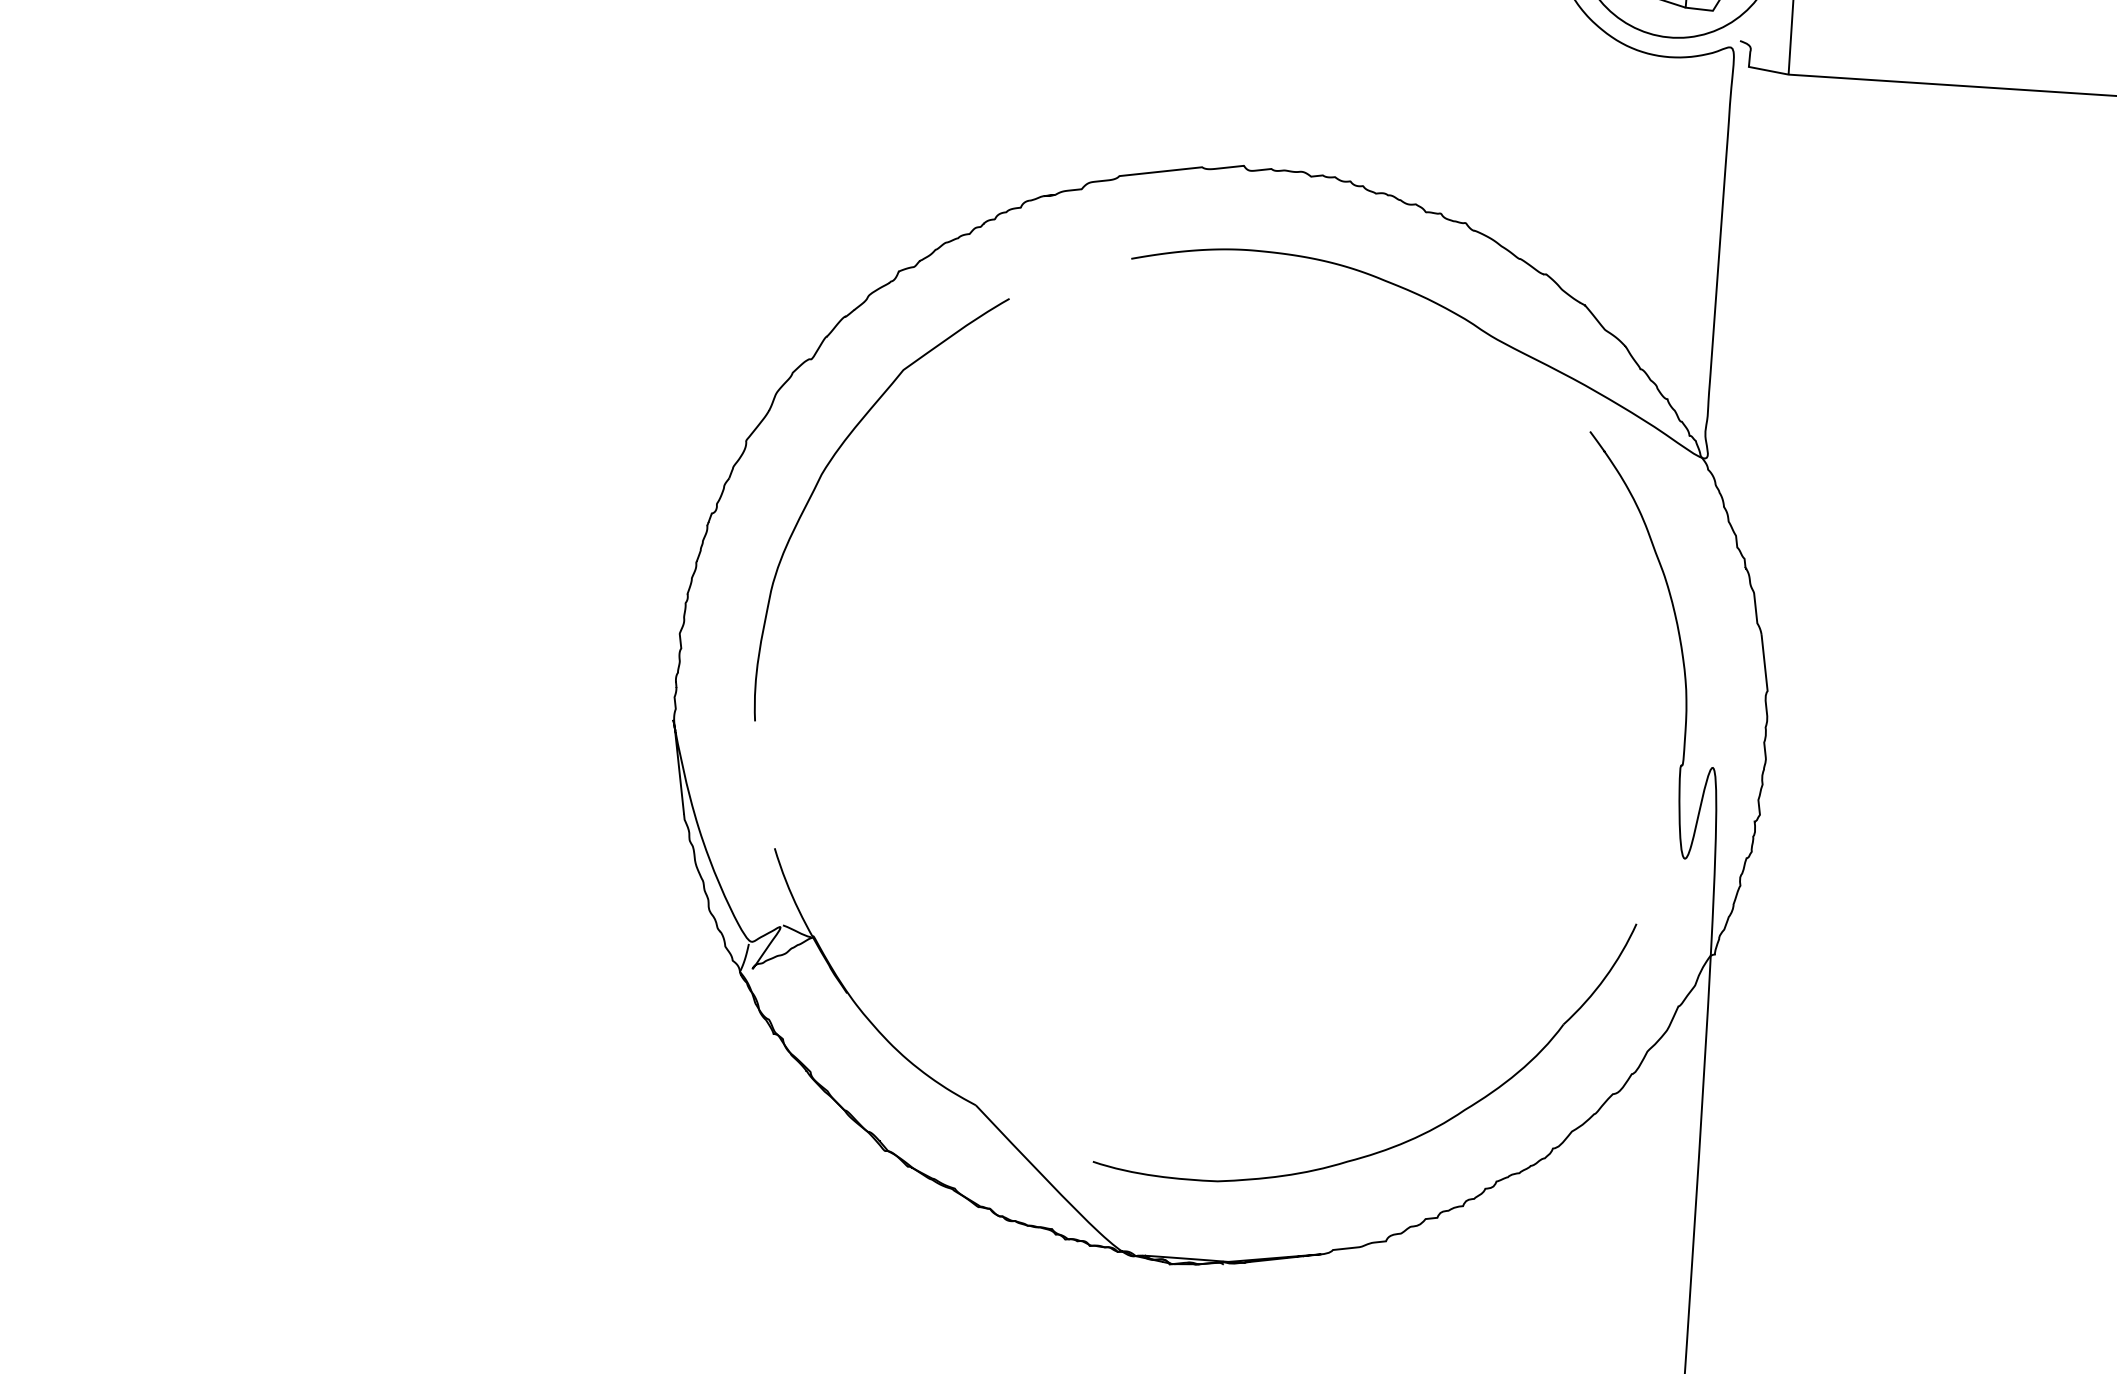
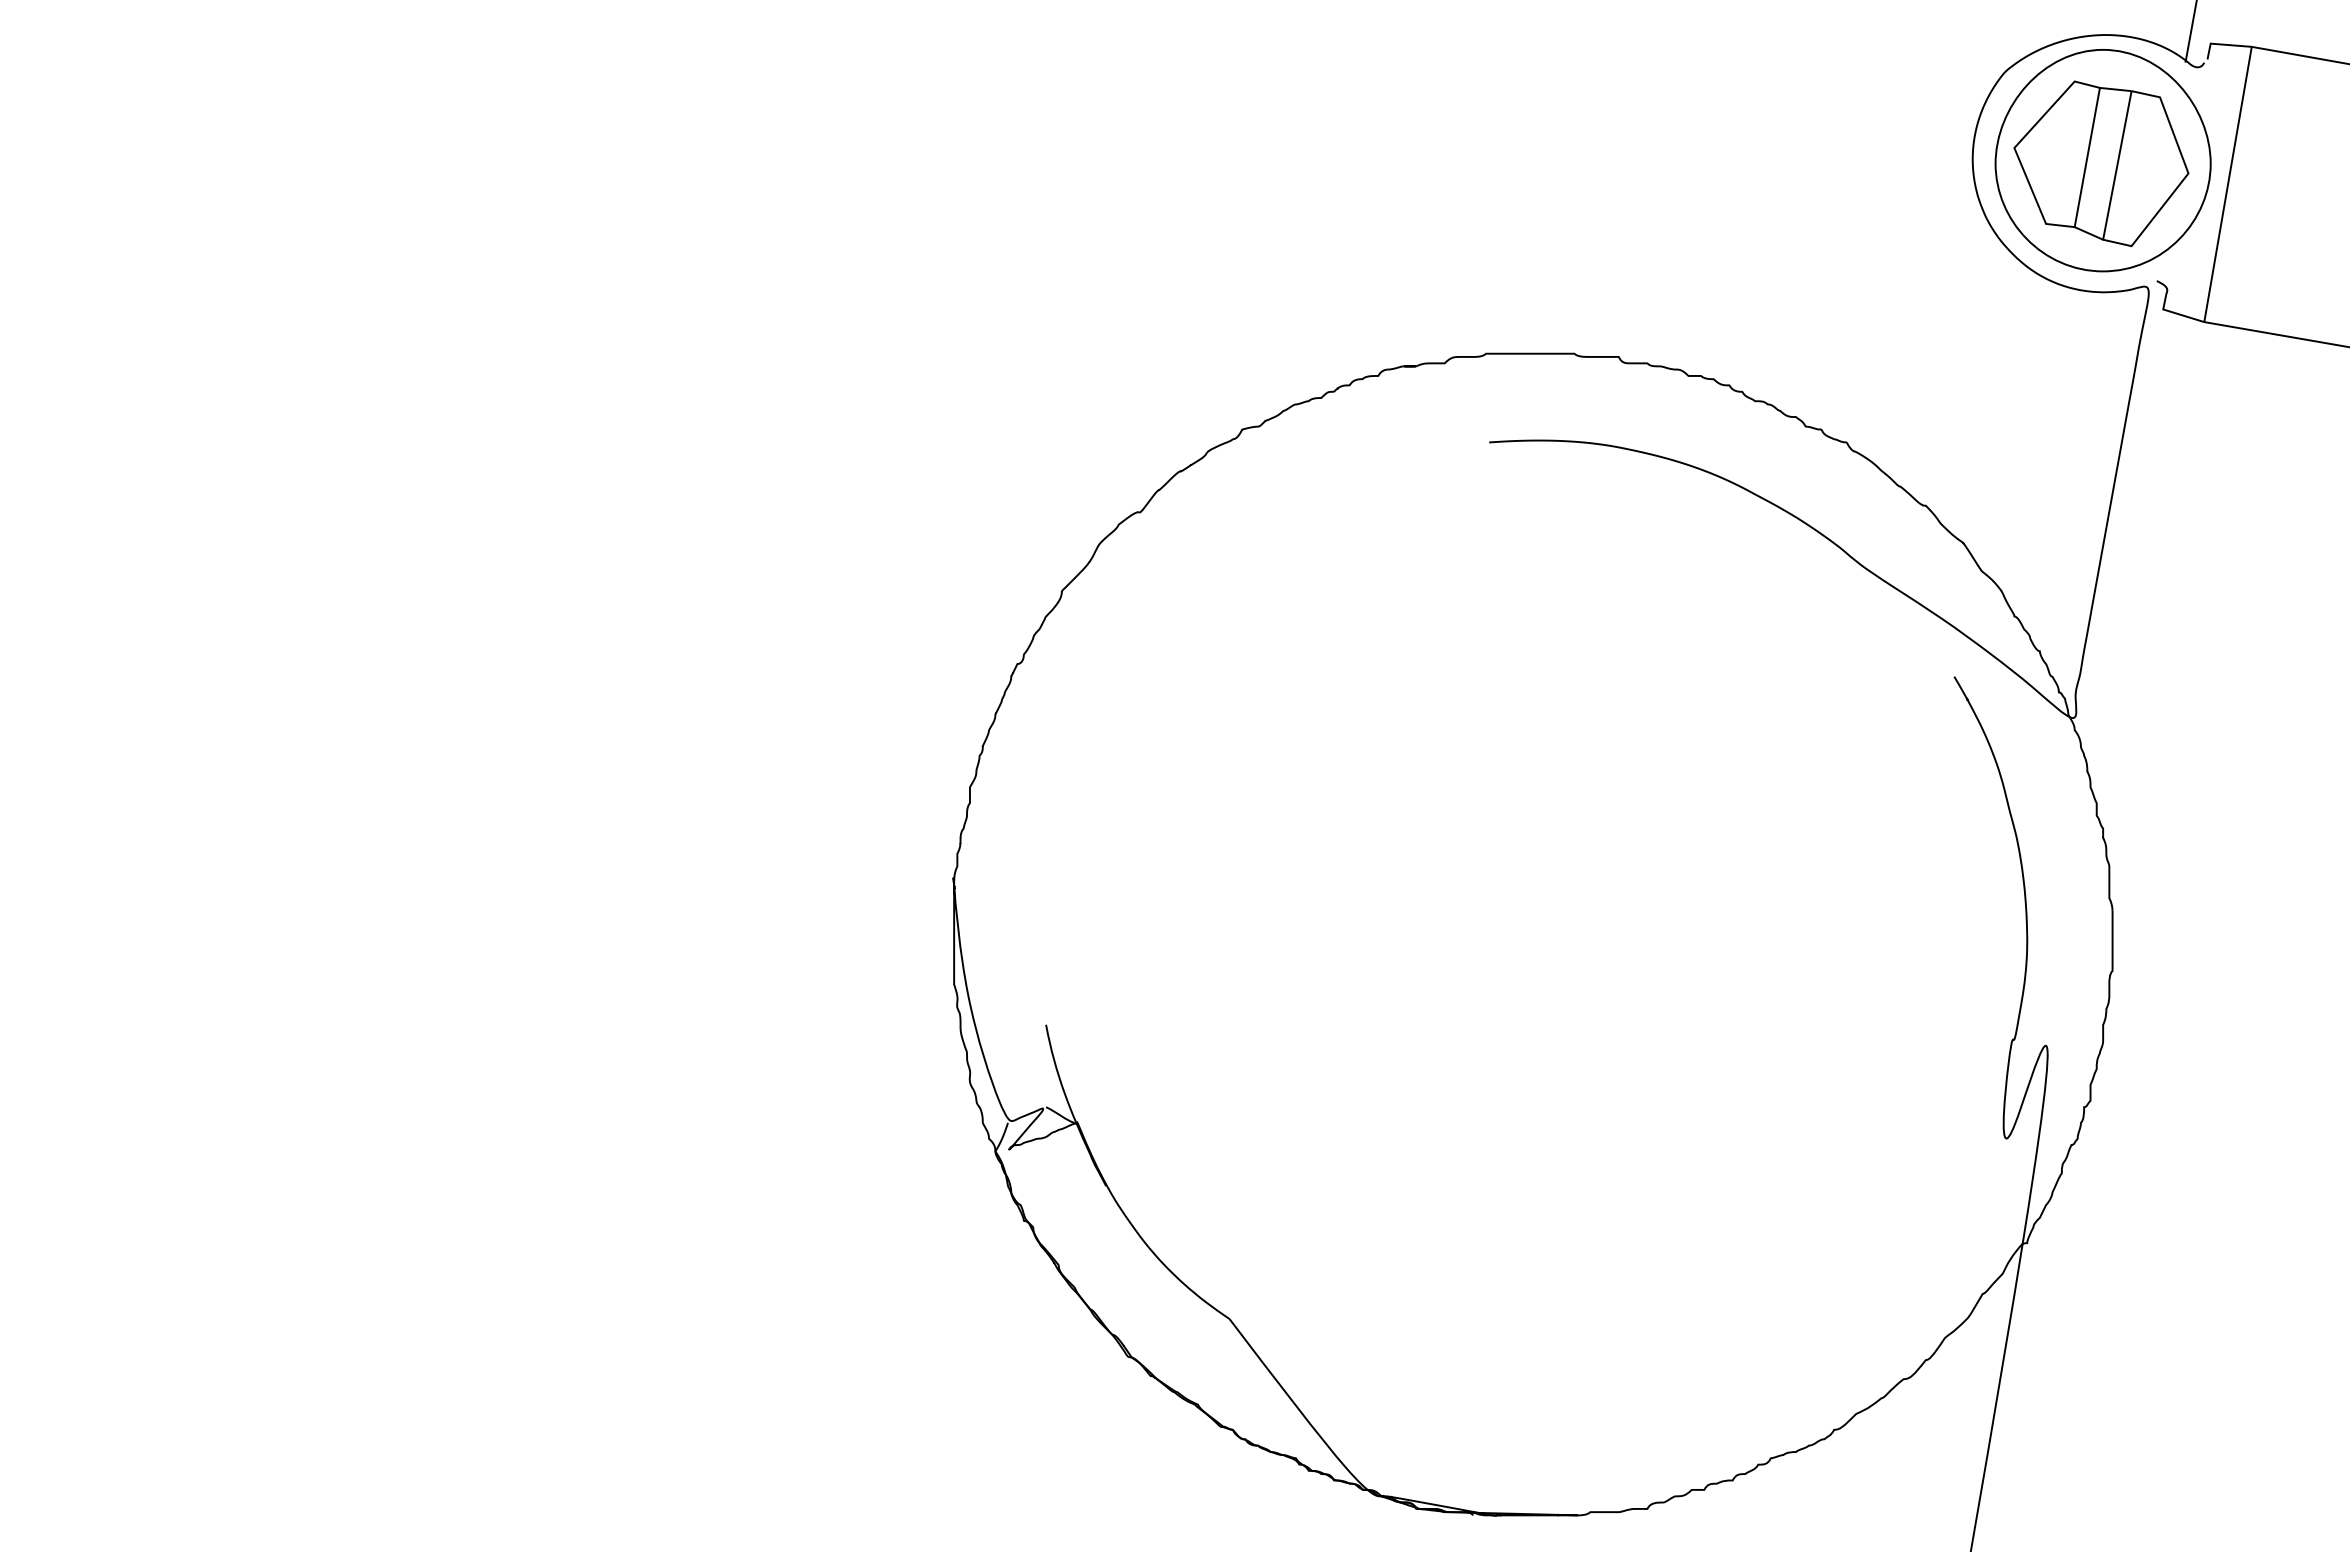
curve: (820, 480) -> (1135, 641), removed
part: (1398, 1143) -> (1671, 1407), removed

